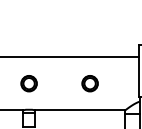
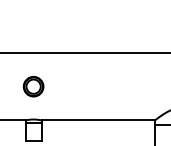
part: (89, 83) -> (109, 86), removed

